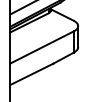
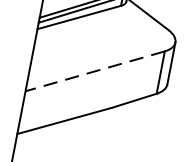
line: (42, 47) -> (95, 71), solid -> dashed

